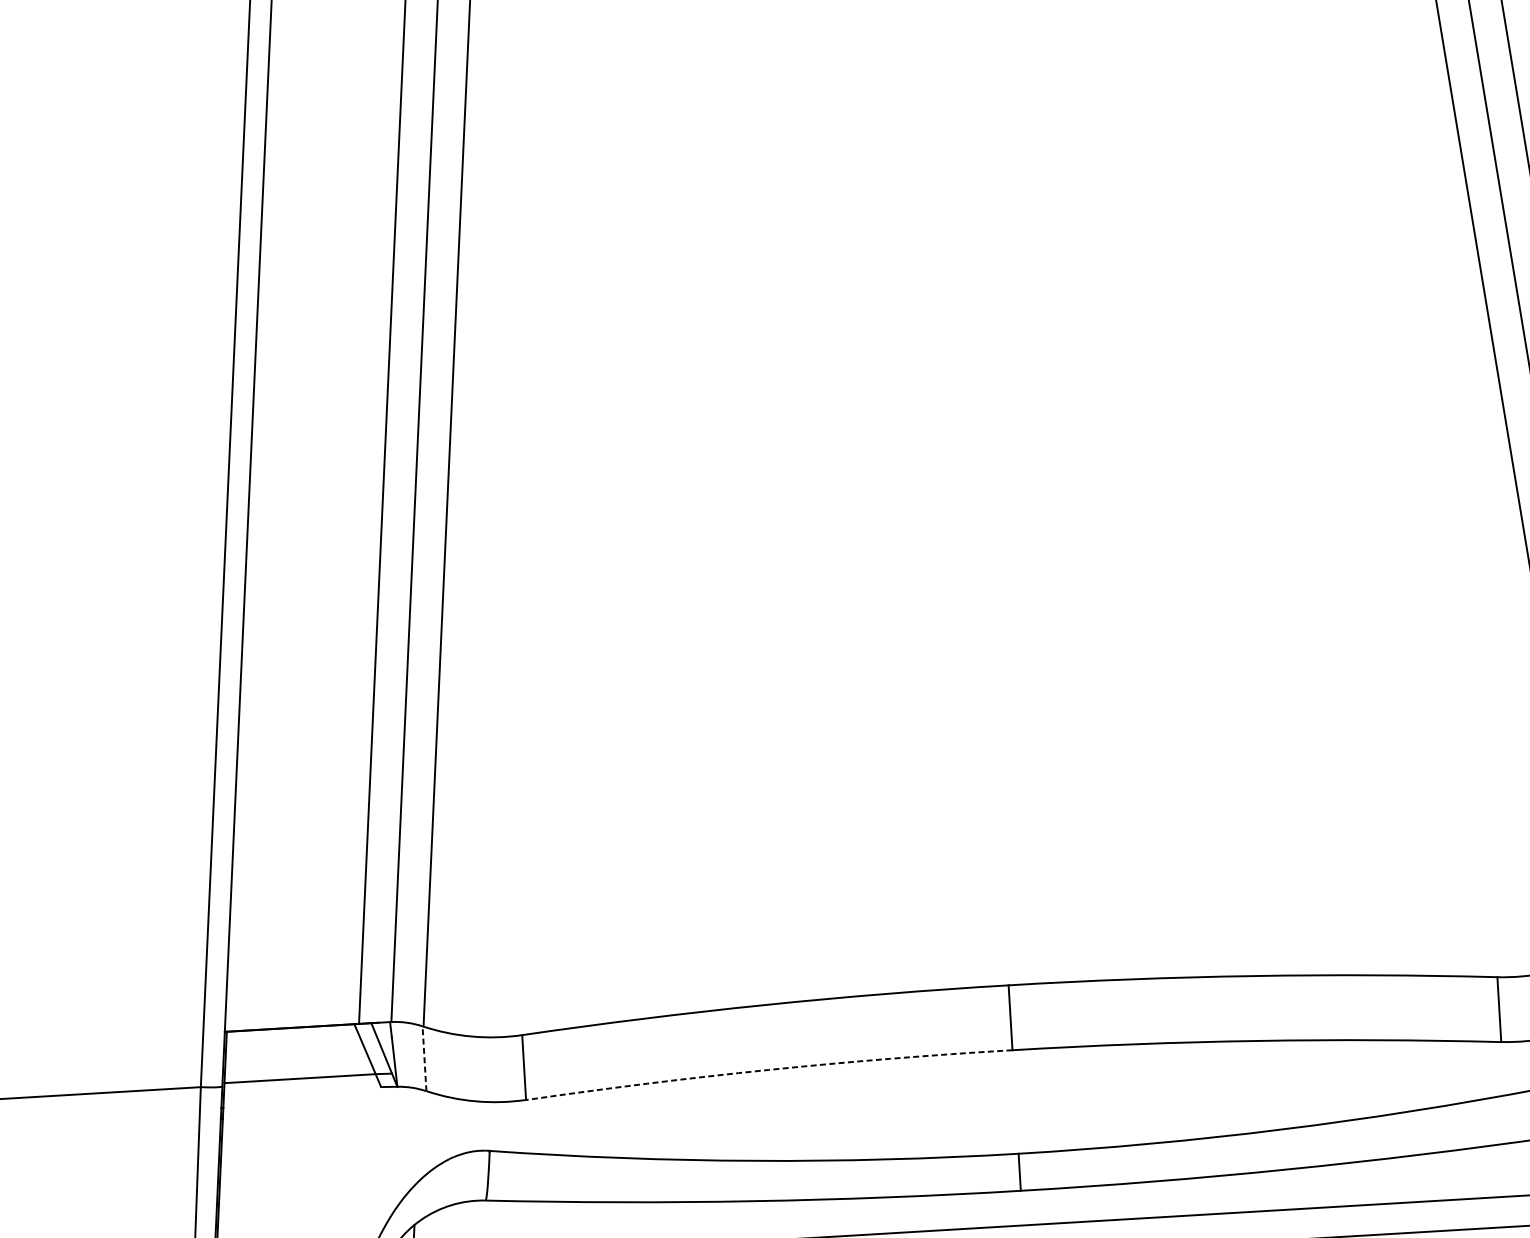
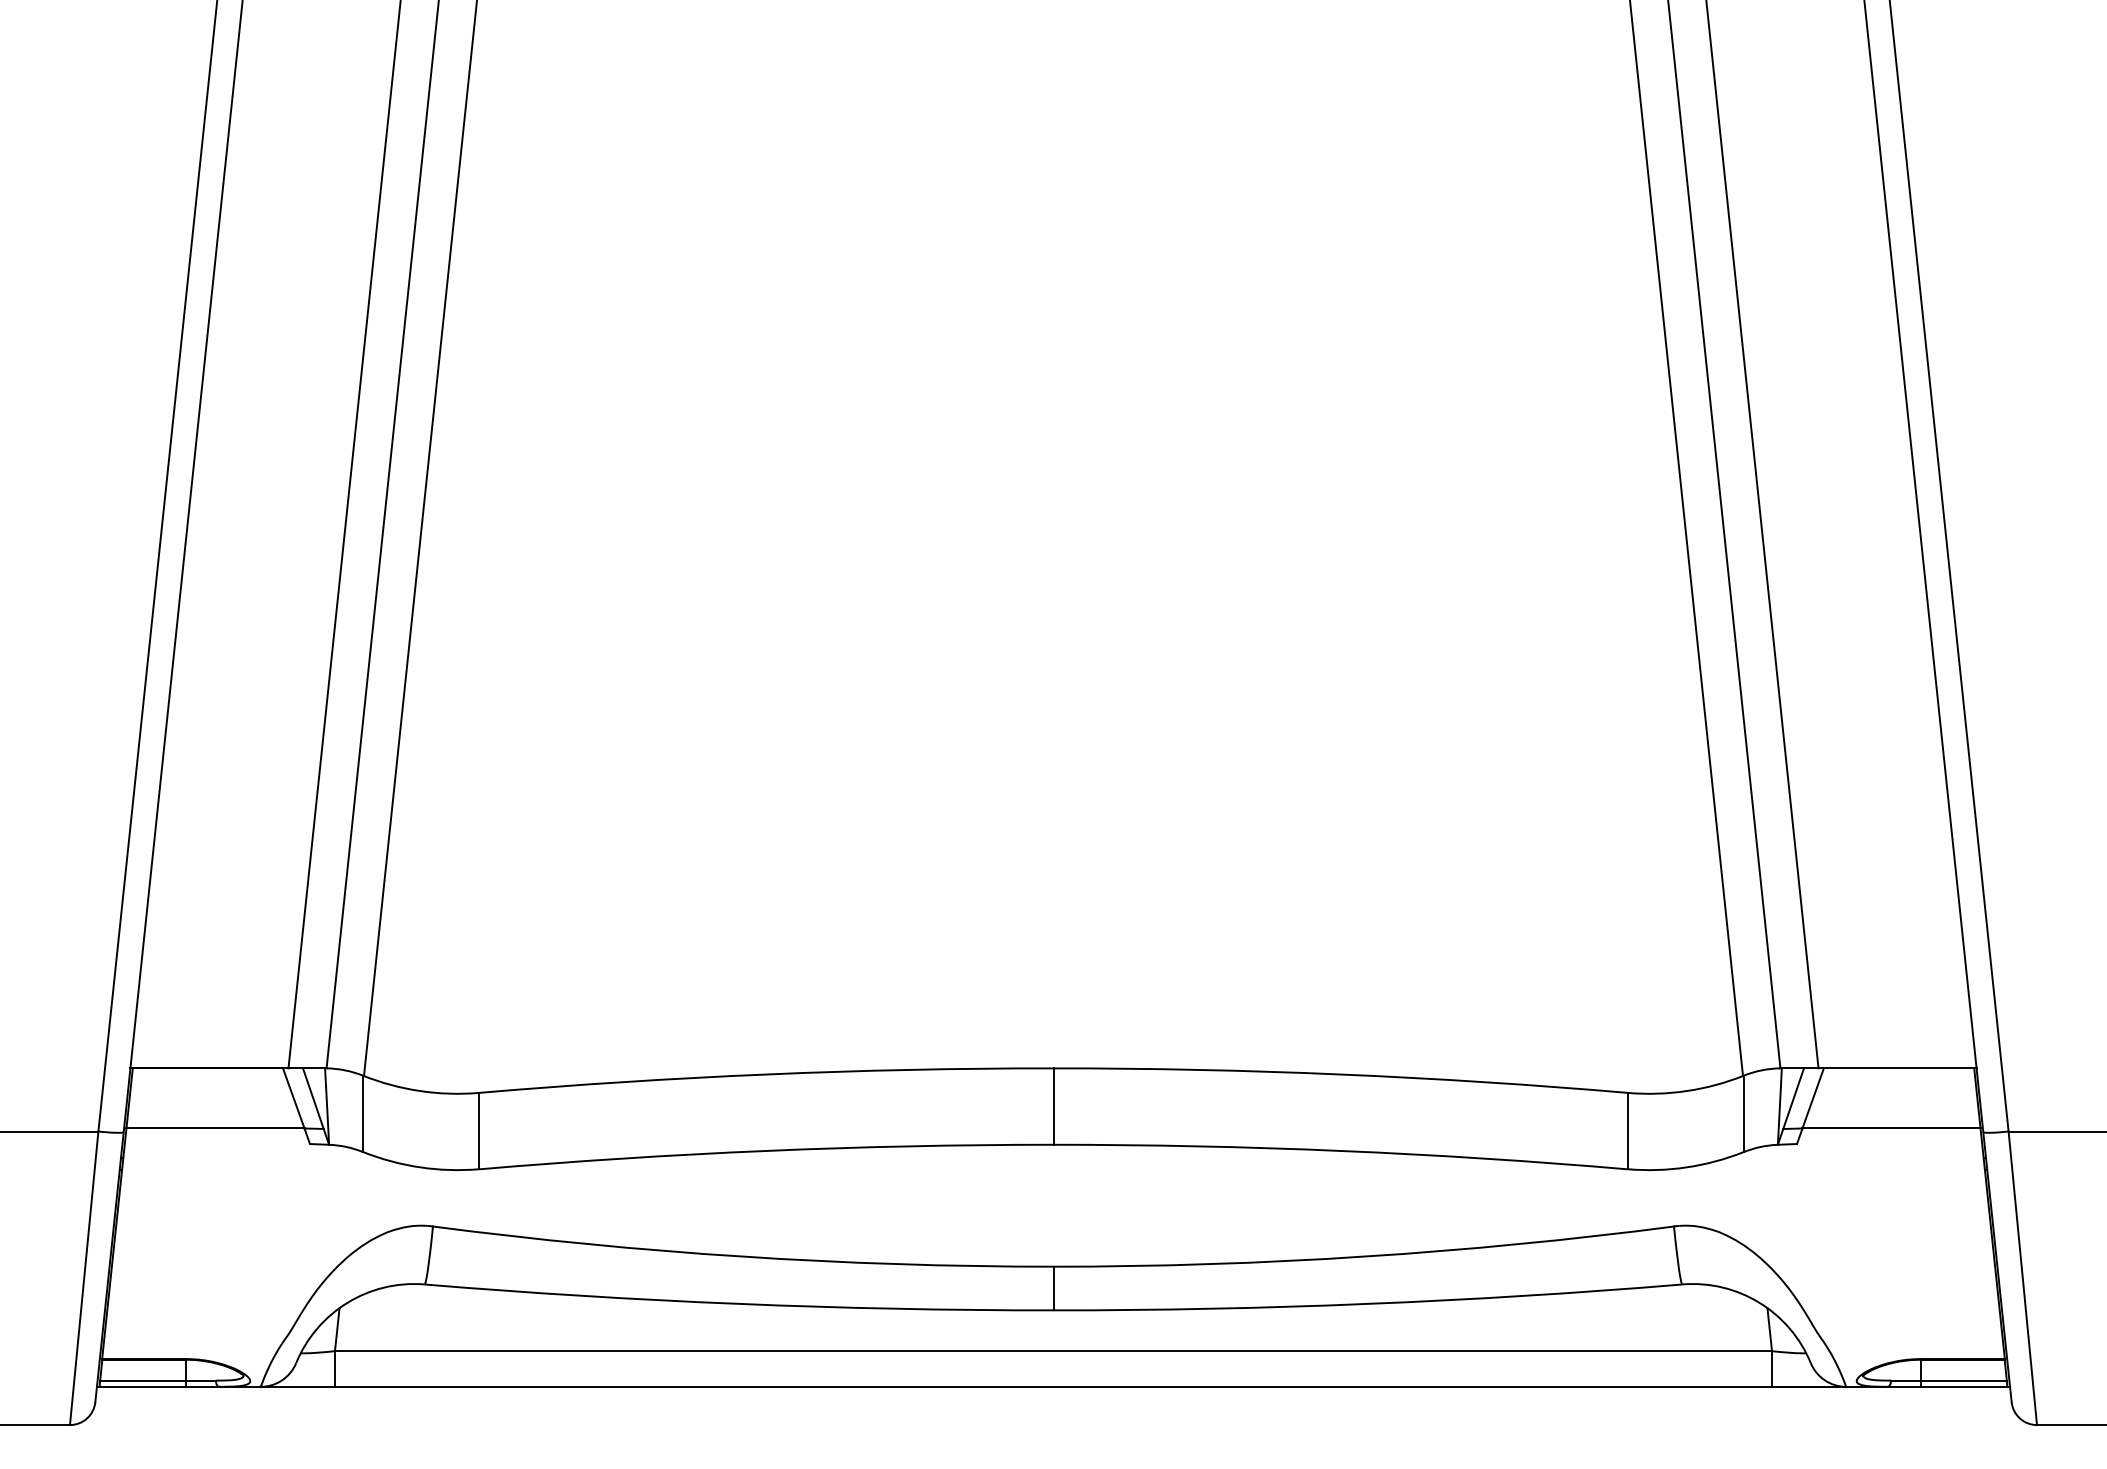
line: (424, 1058) -> (362, 1113), dashed -> solid
arc: (769, 1069) -> (766, 1150), dashed -> solid

